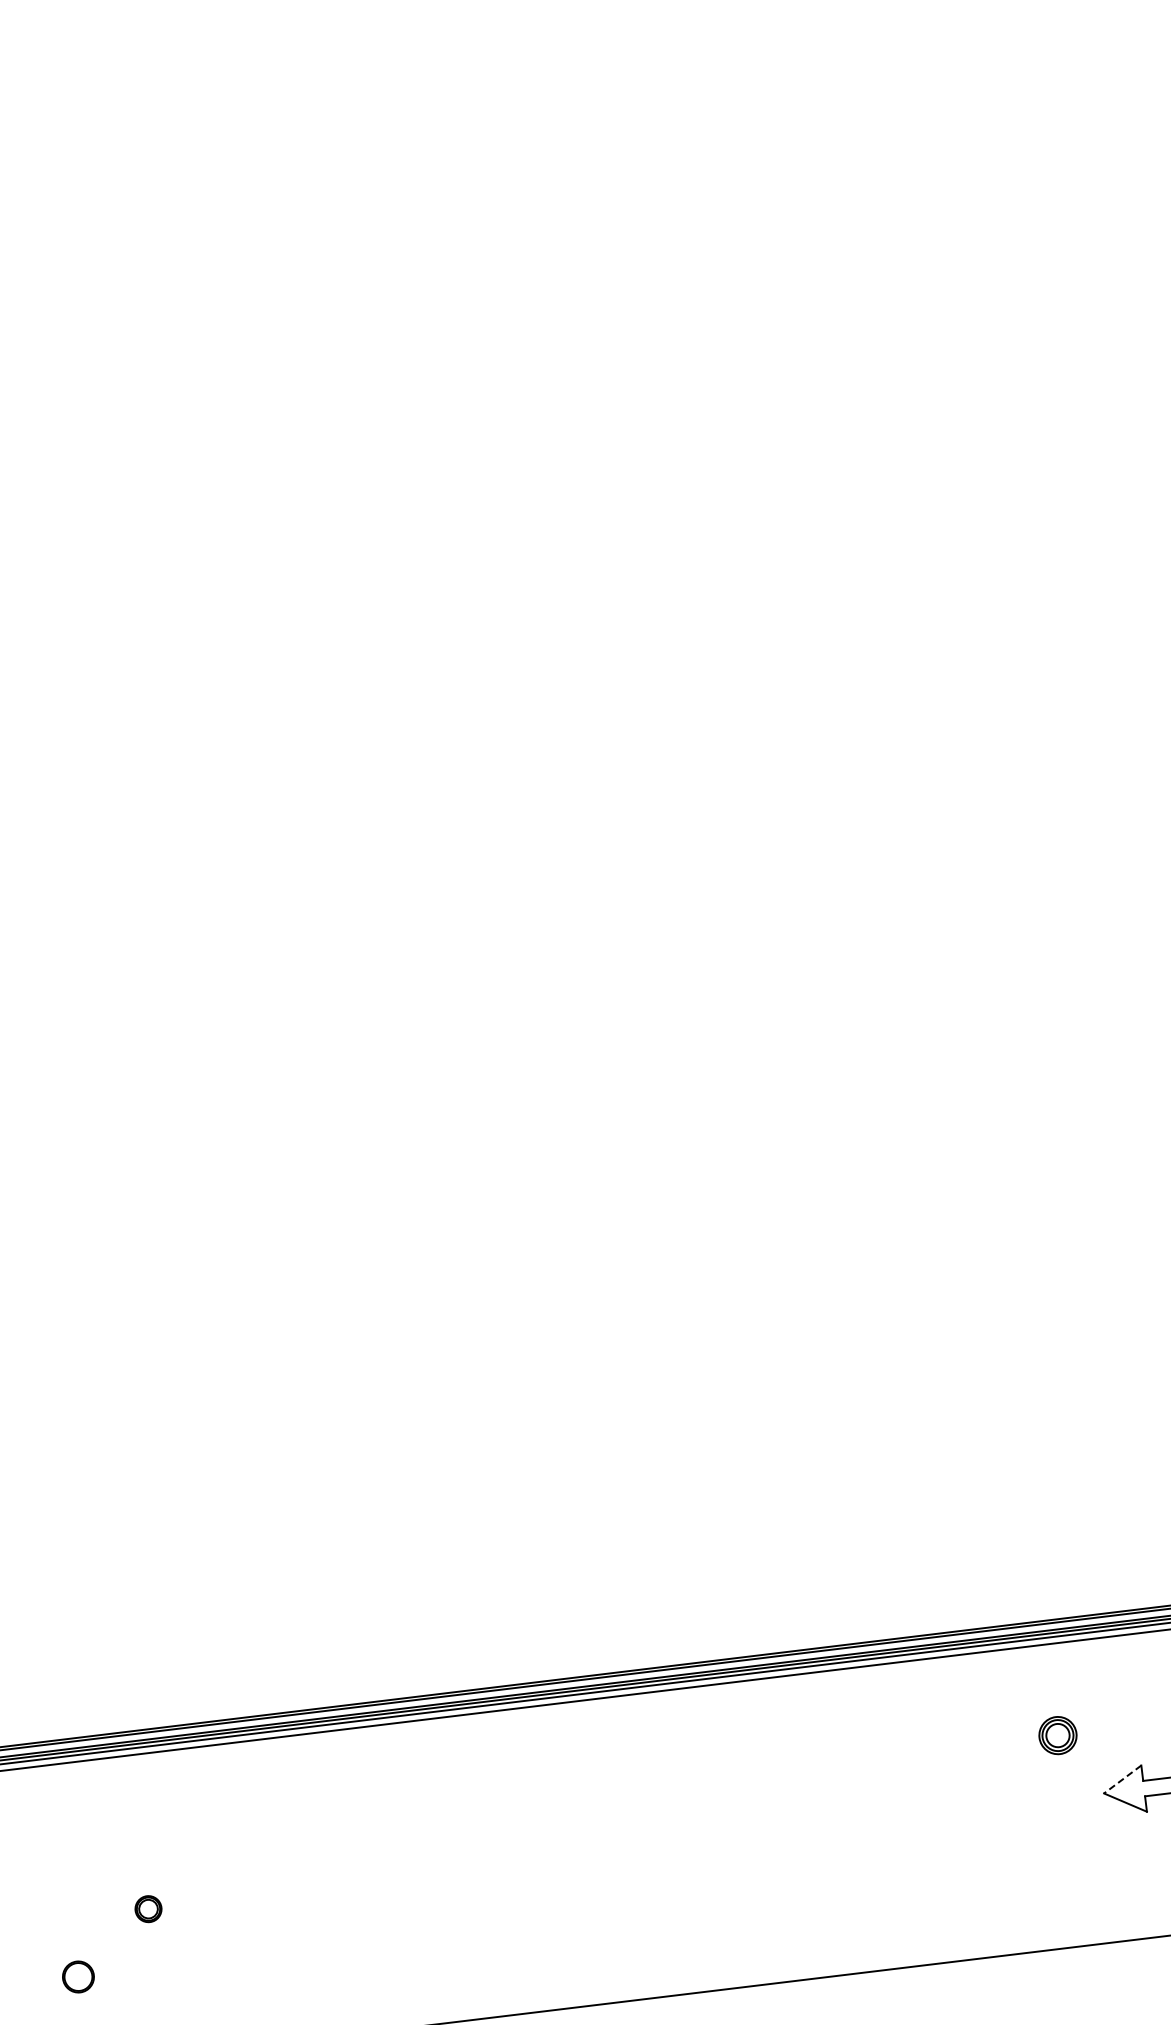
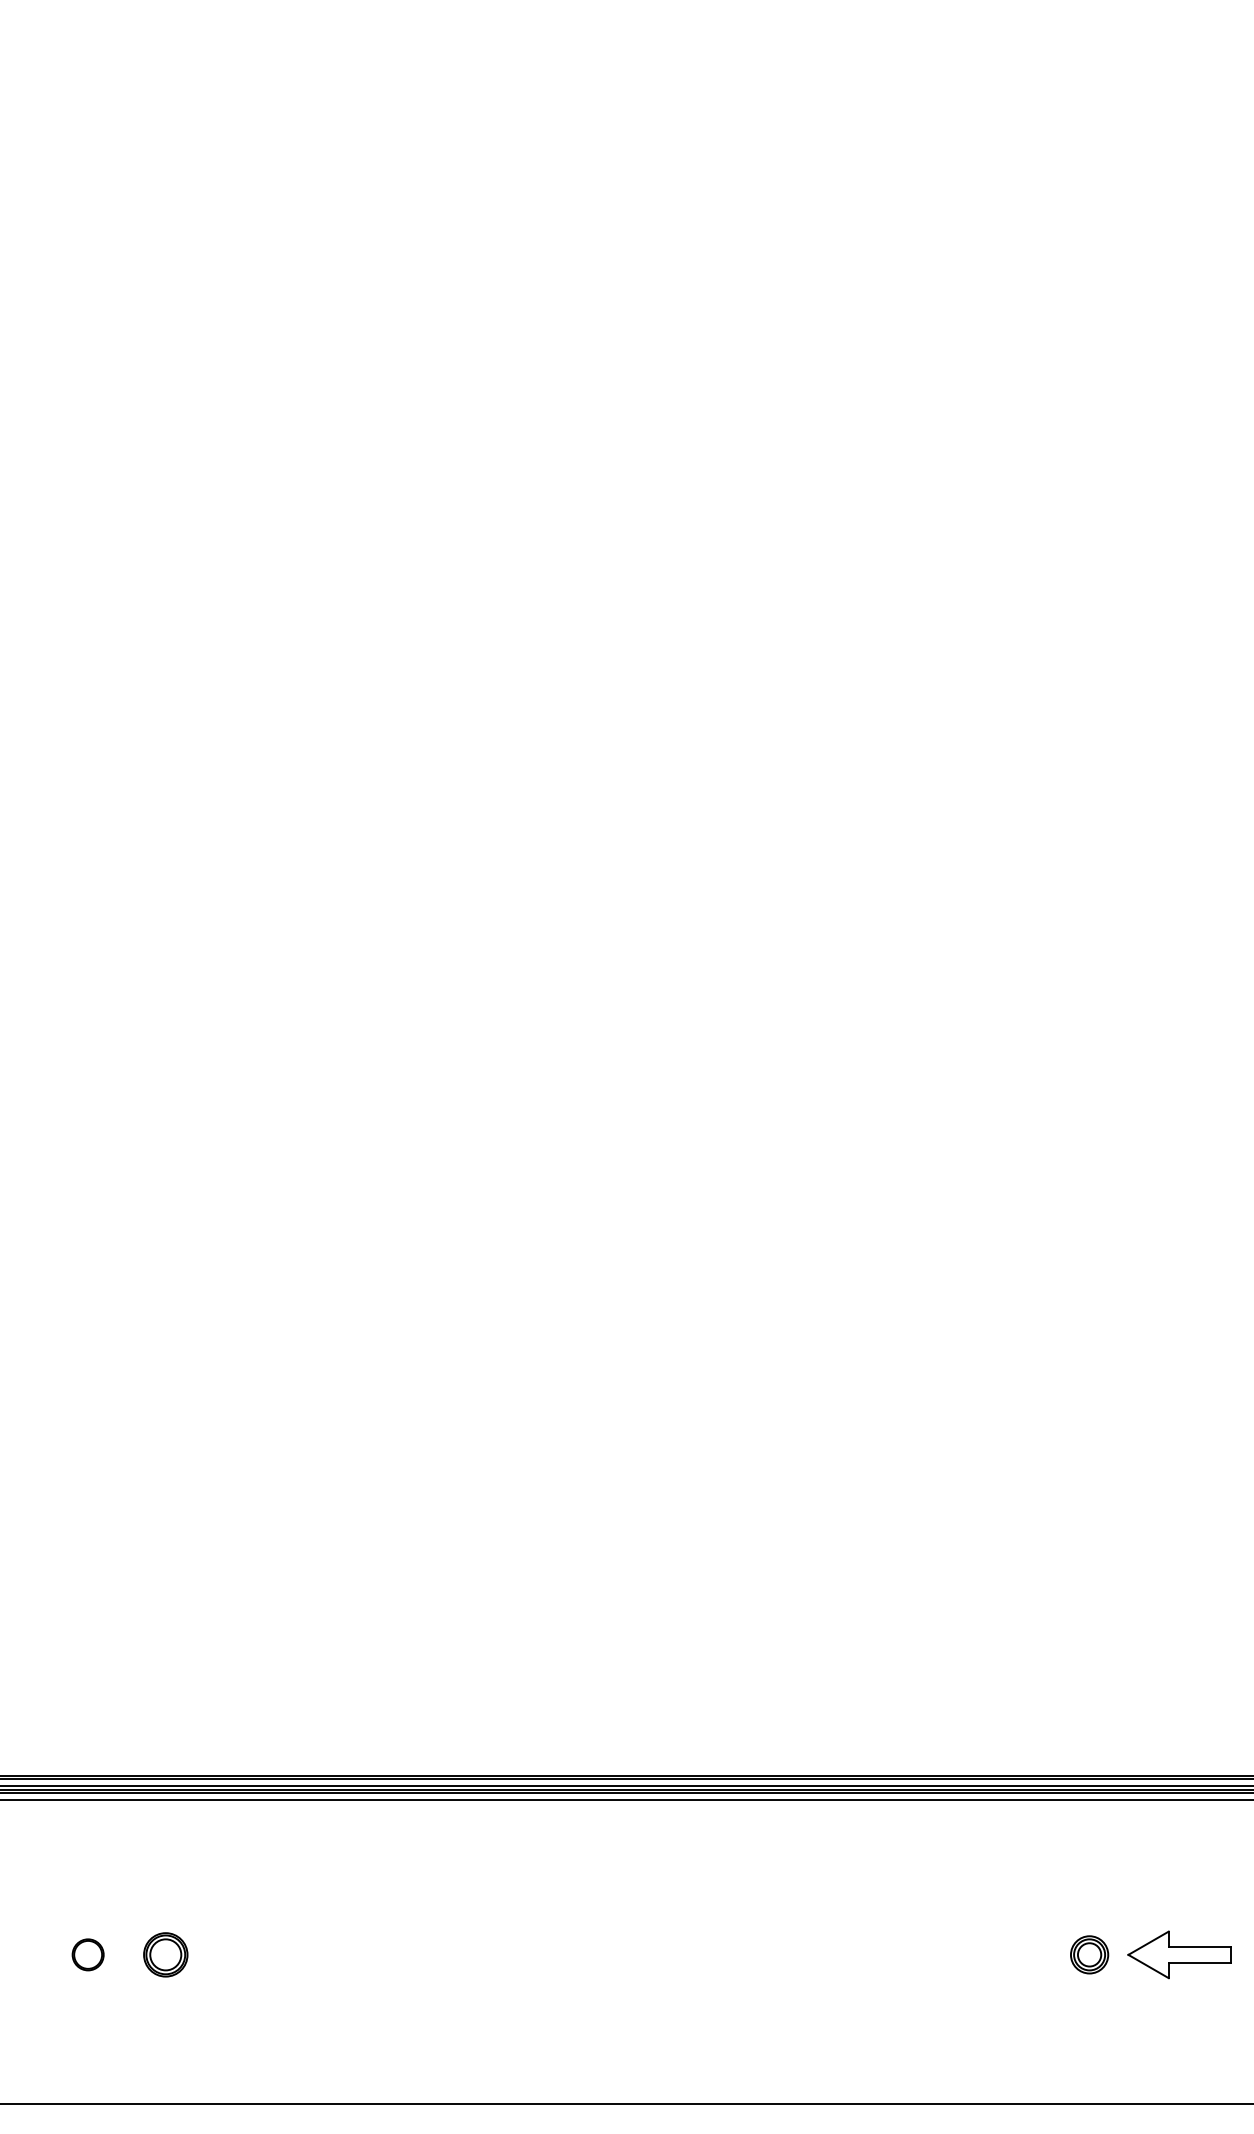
part: (1057, 1735) -> (1089, 1954), moved
line: (1122, 1779) -> (1148, 1943), dashed -> solid
part: (148, 1908) -> (165, 1954), size x1.67
circle: (77, 1976) -> (87, 1954), moved

